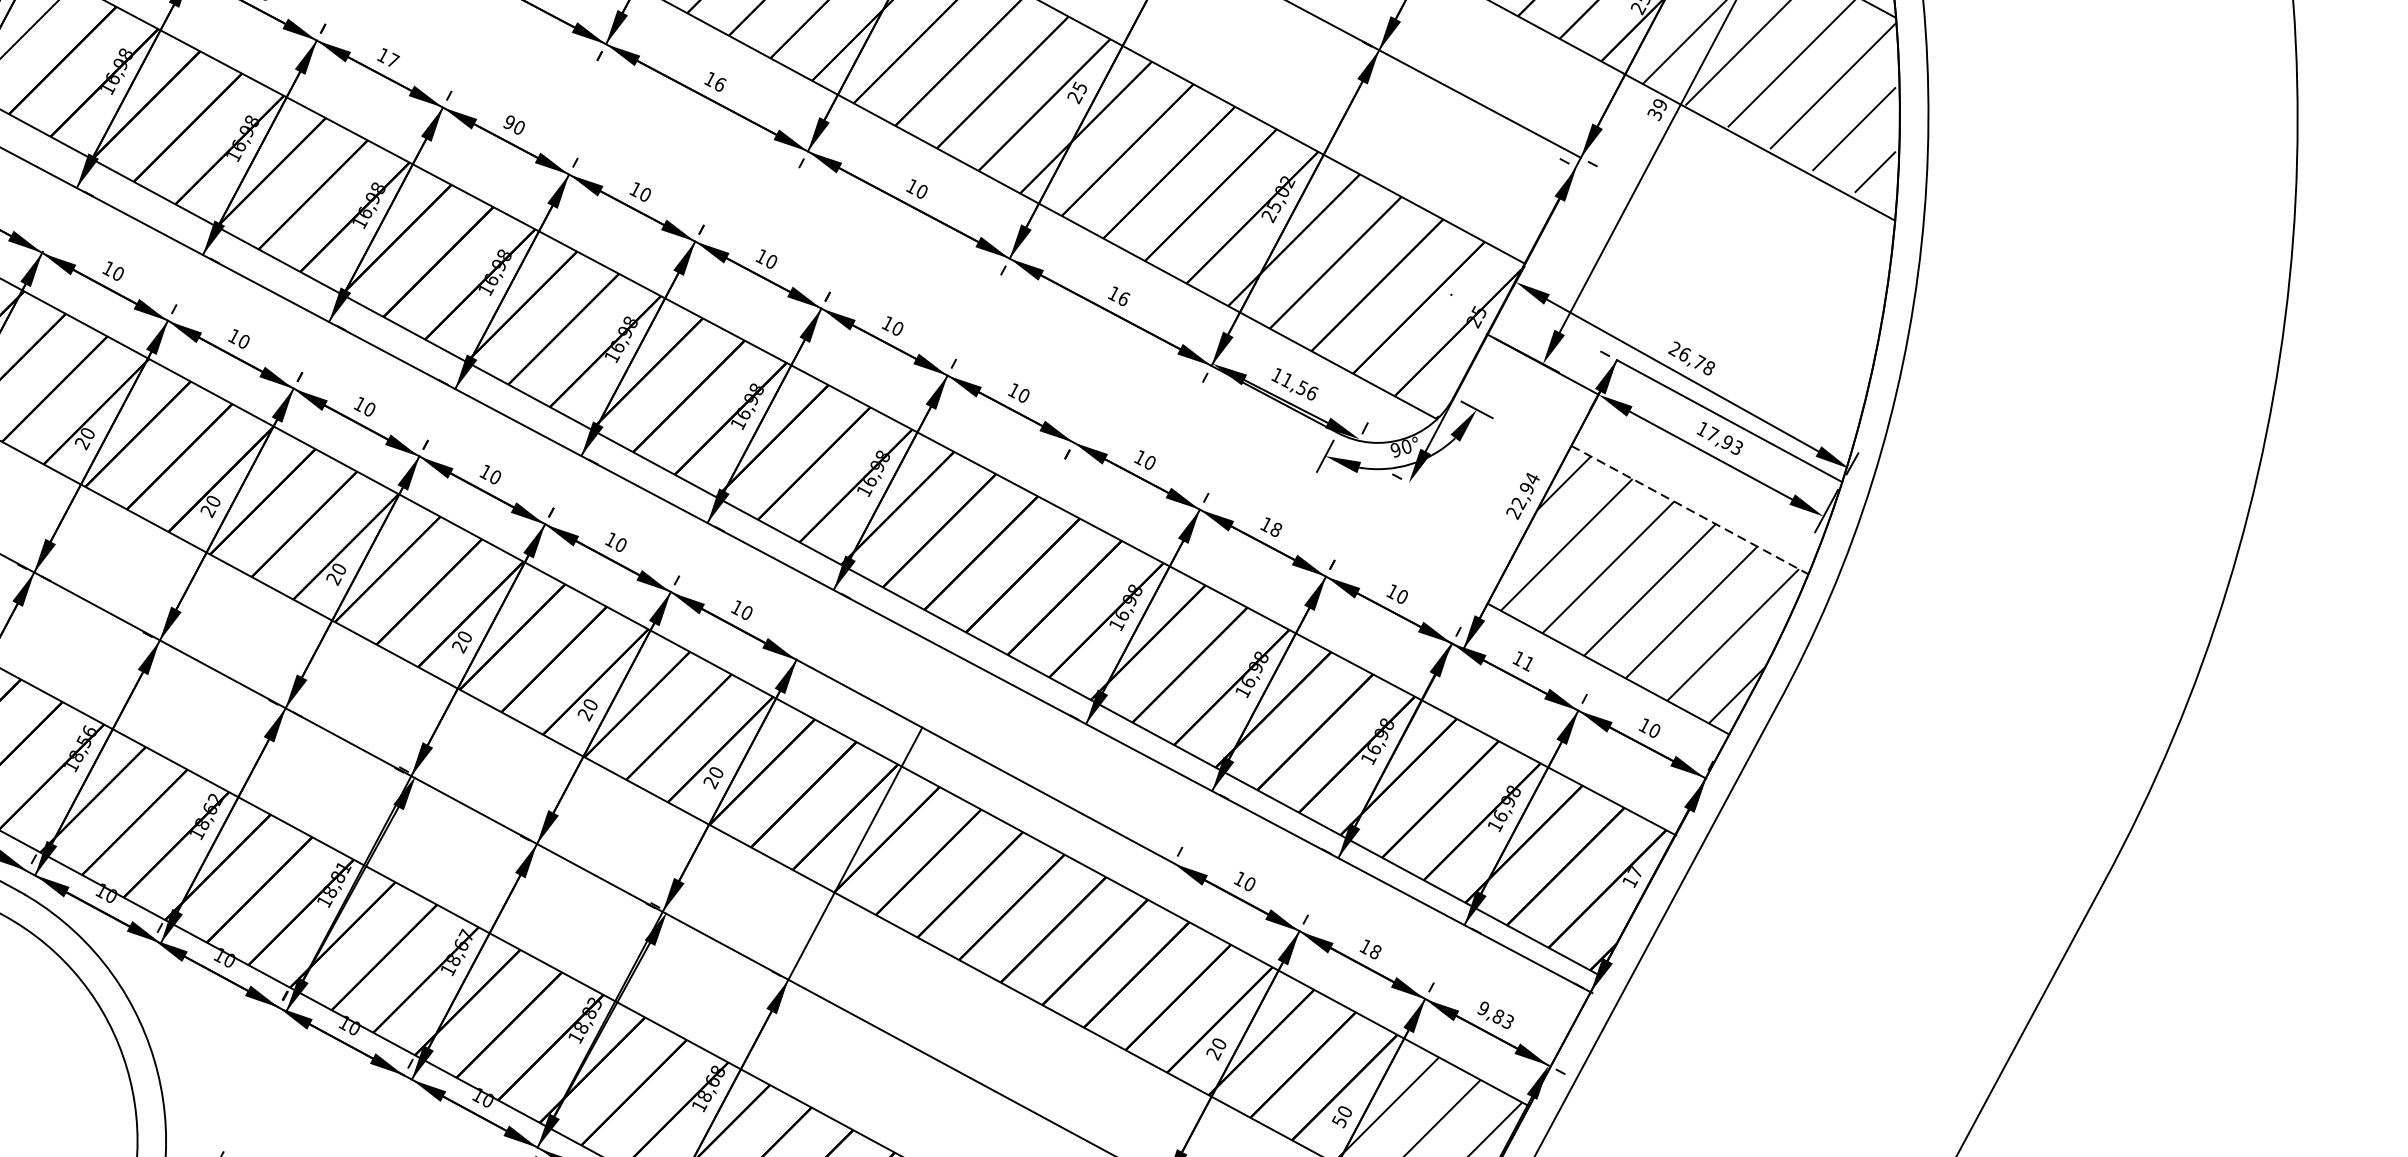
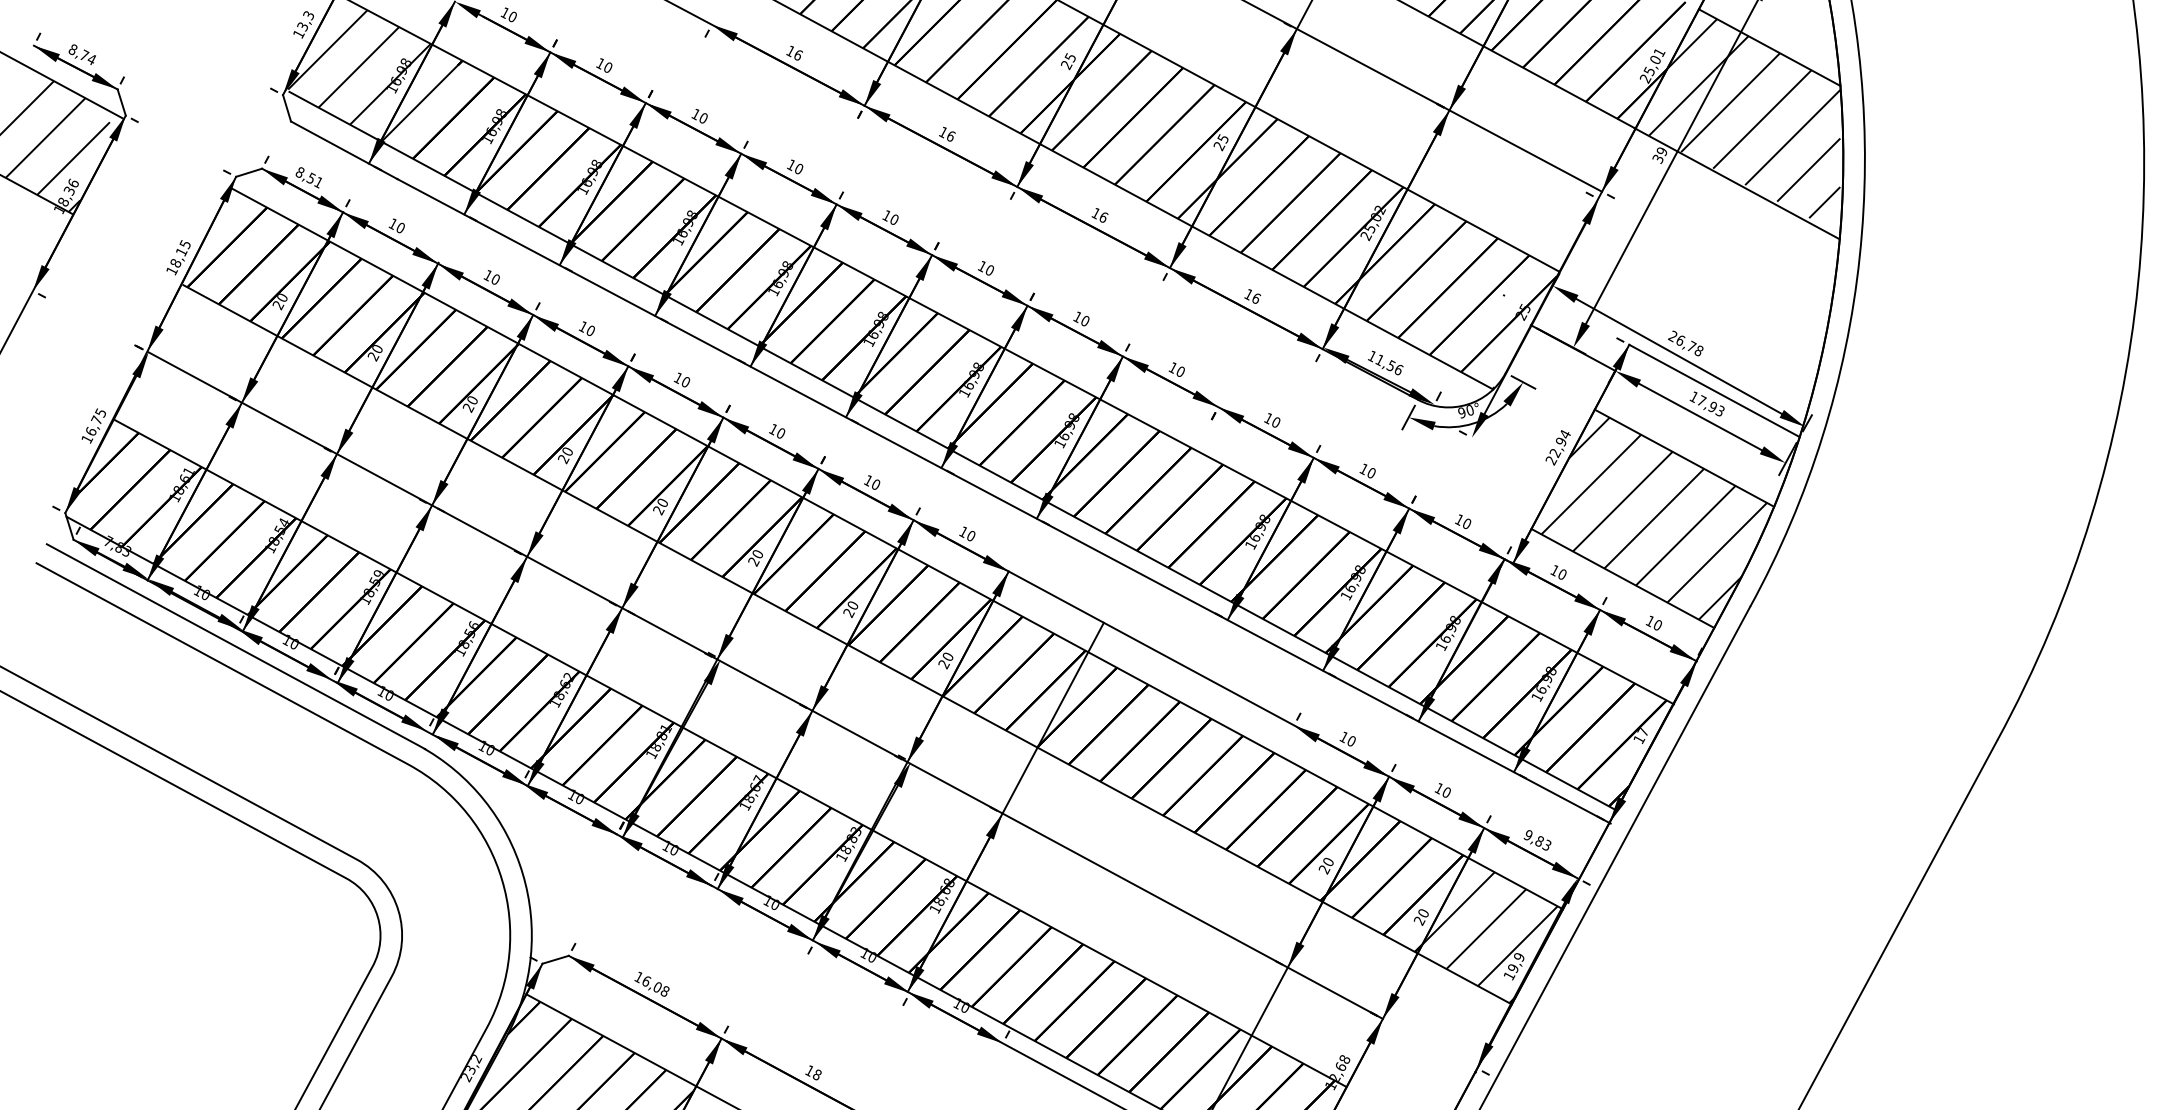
text: (393, 59) -> (703, 117), 17 -> 10
text: (509, 121) -> (791, 164), 90 -> 10
text: (923, 191) -> (1104, 217), 10 -> 16
line: (1689, 510) -> (1684, 458), dashed -> solid
text: (1276, 528) -> (1371, 472), 18 -> 10
text: (1528, 663) -> (1562, 574), 11 -> 10
text: (1375, 951) -> (1446, 792), 18 -> 10
text: (1339, 1121) -> (1419, 920), 50 -> 20

